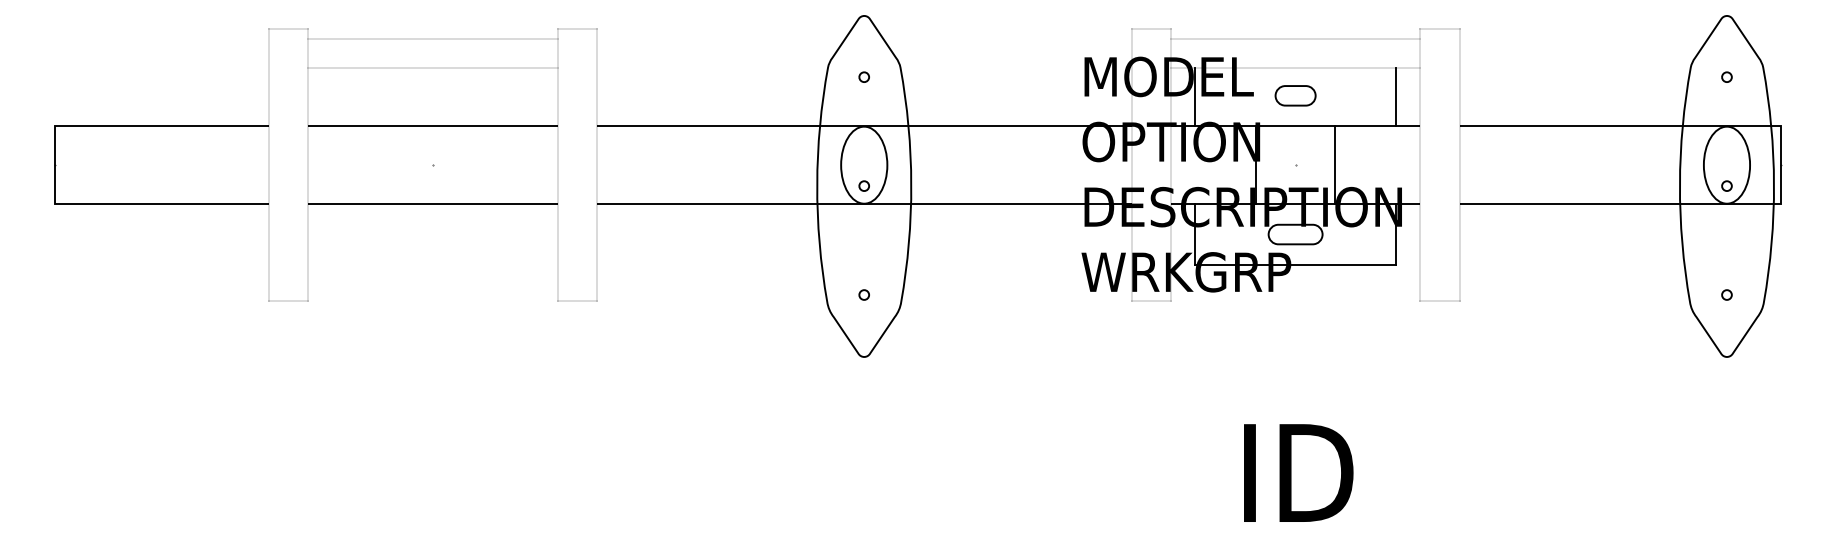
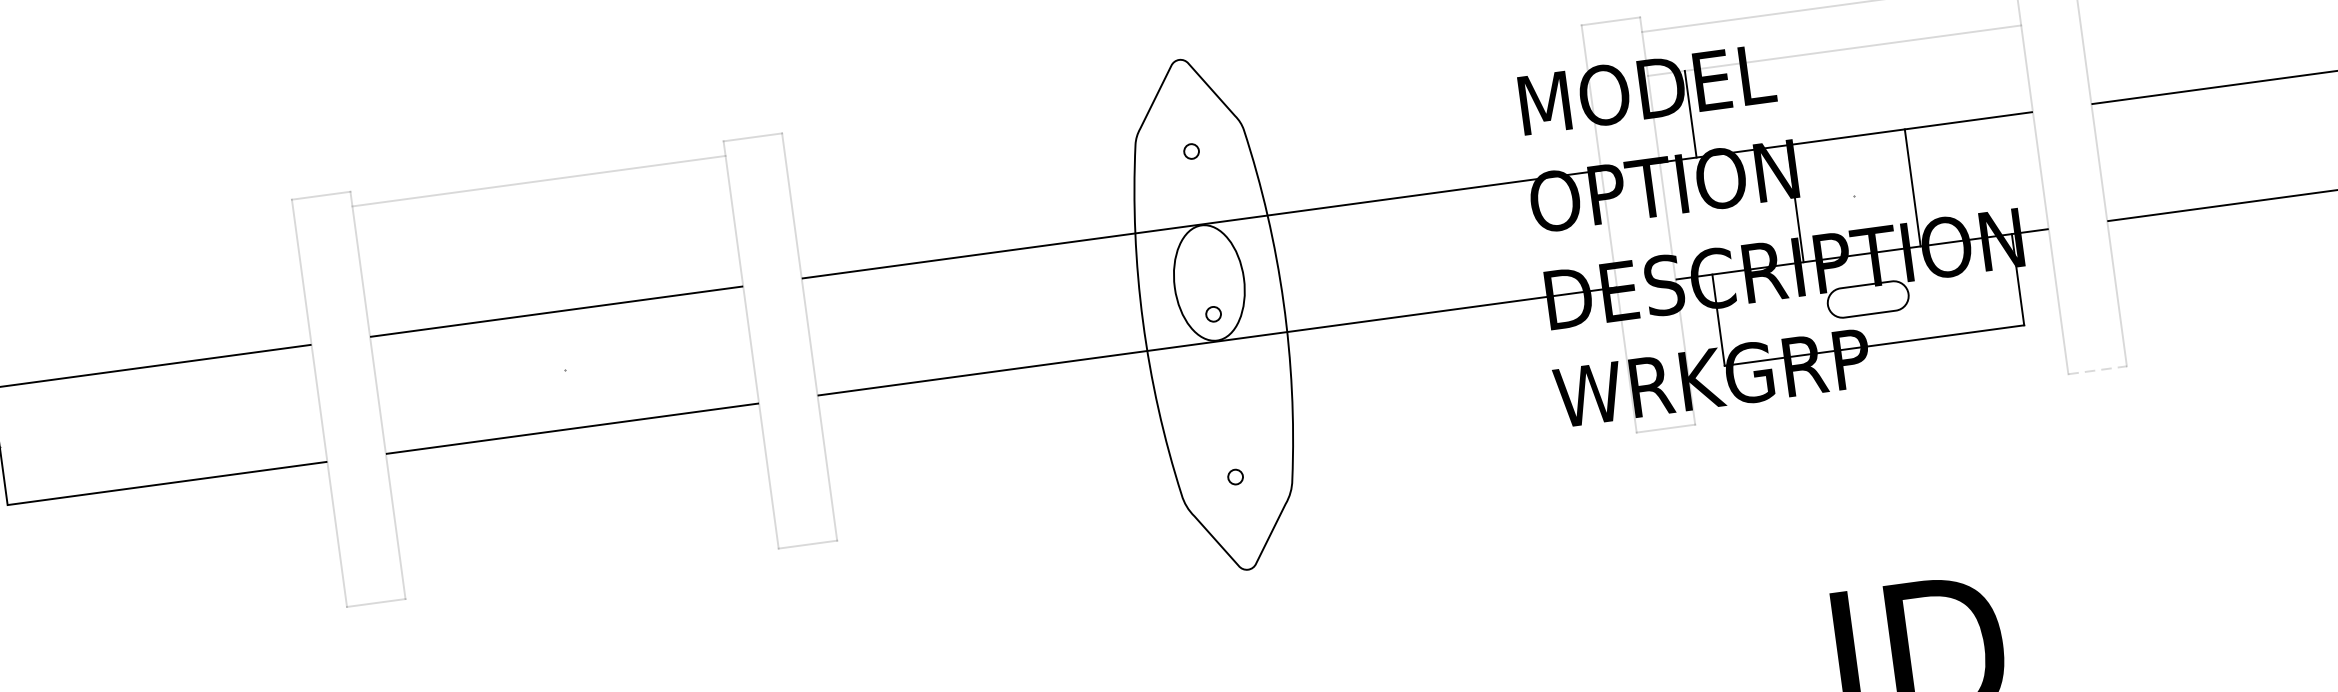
line: (432, 68) -> (544, 225), removed
part: (1295, 95) -> (1839, 91), removed
line: (1395, 97) -> (1989, 74), removed
line: (1440, 301) -> (2098, 370), solid -> dashed

